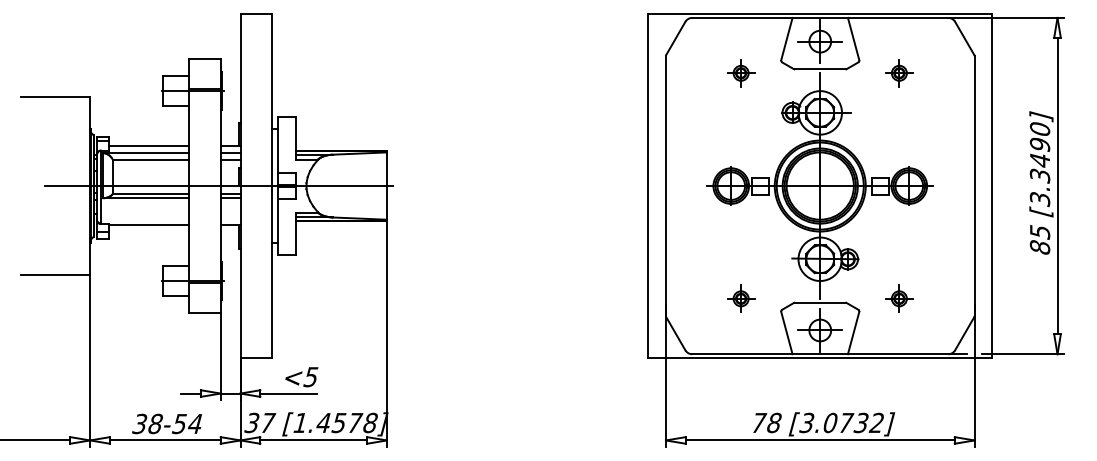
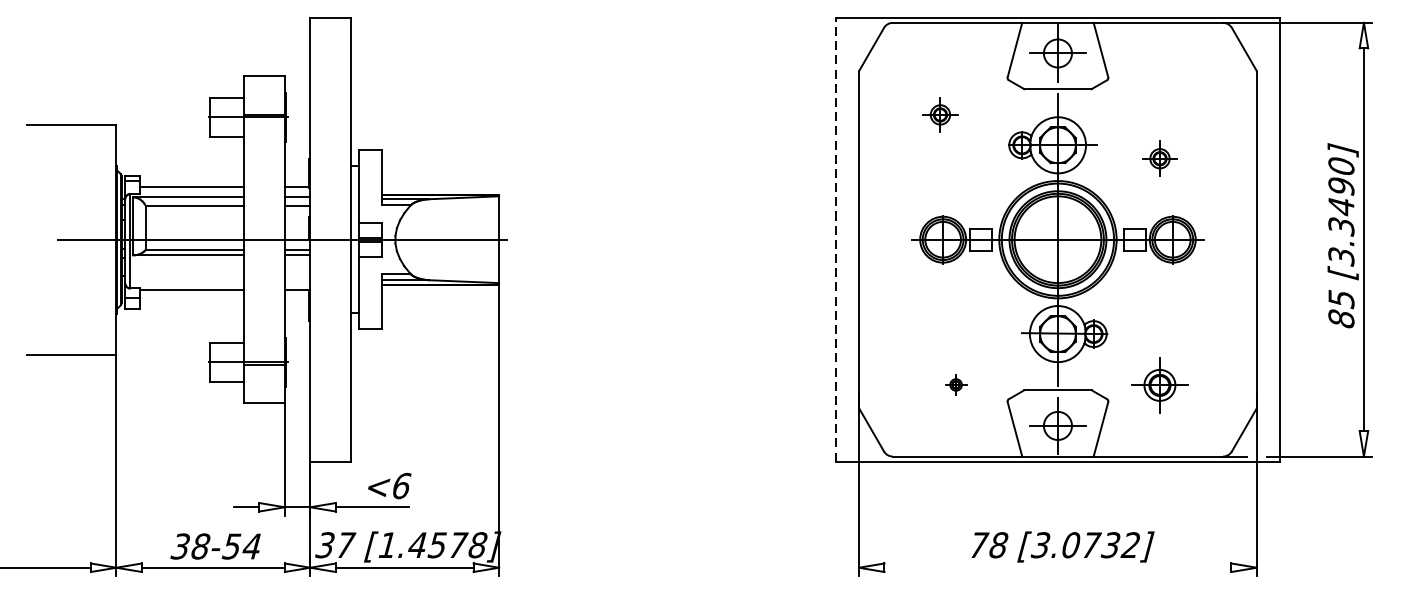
part: (741, 73) -> (940, 115), moved
part: (899, 73) -> (1160, 159), moved
line: (648, 185) -> (836, 238), solid -> dashed
part: (741, 298) -> (956, 384), size x0.6
part: (899, 298) -> (1160, 384), size x1.6
text: (310, 376) -> (400, 485), <5 -> <6
line: (819, 440) -> (1056, 567), removed

